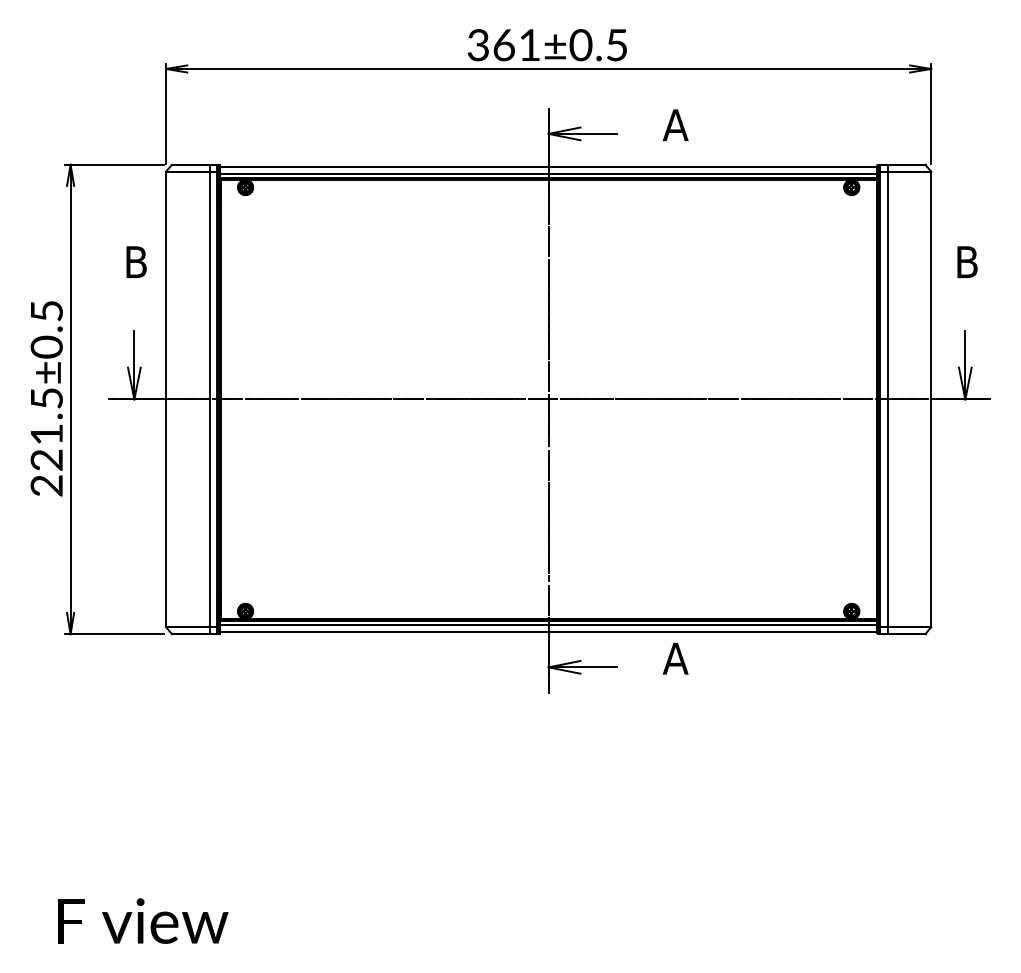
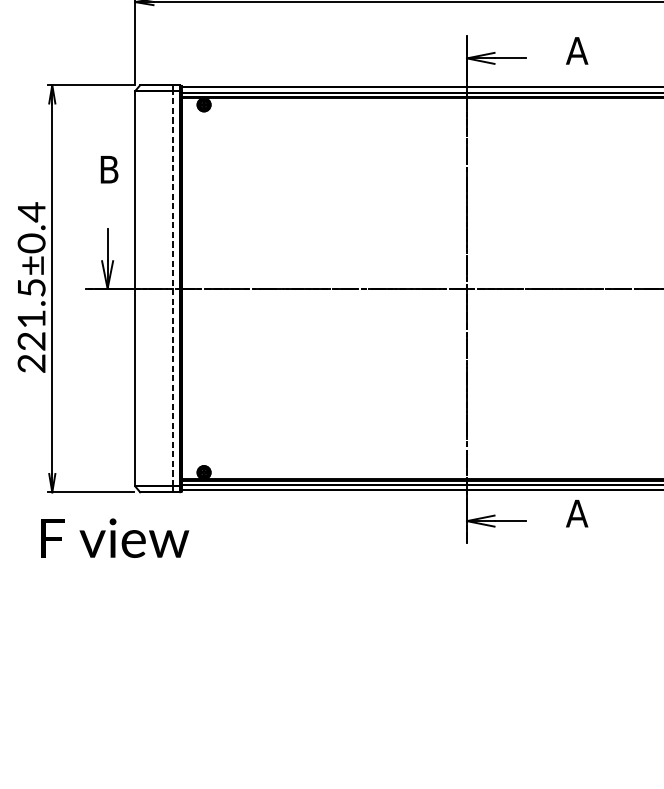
text: (46, 311) -> (31, 212), 221.5±0.5 -> 221.5±0.4
line: (209, 399) -> (172, 288), solid -> dashed
text: (143, 920) -> (115, 537), moved

